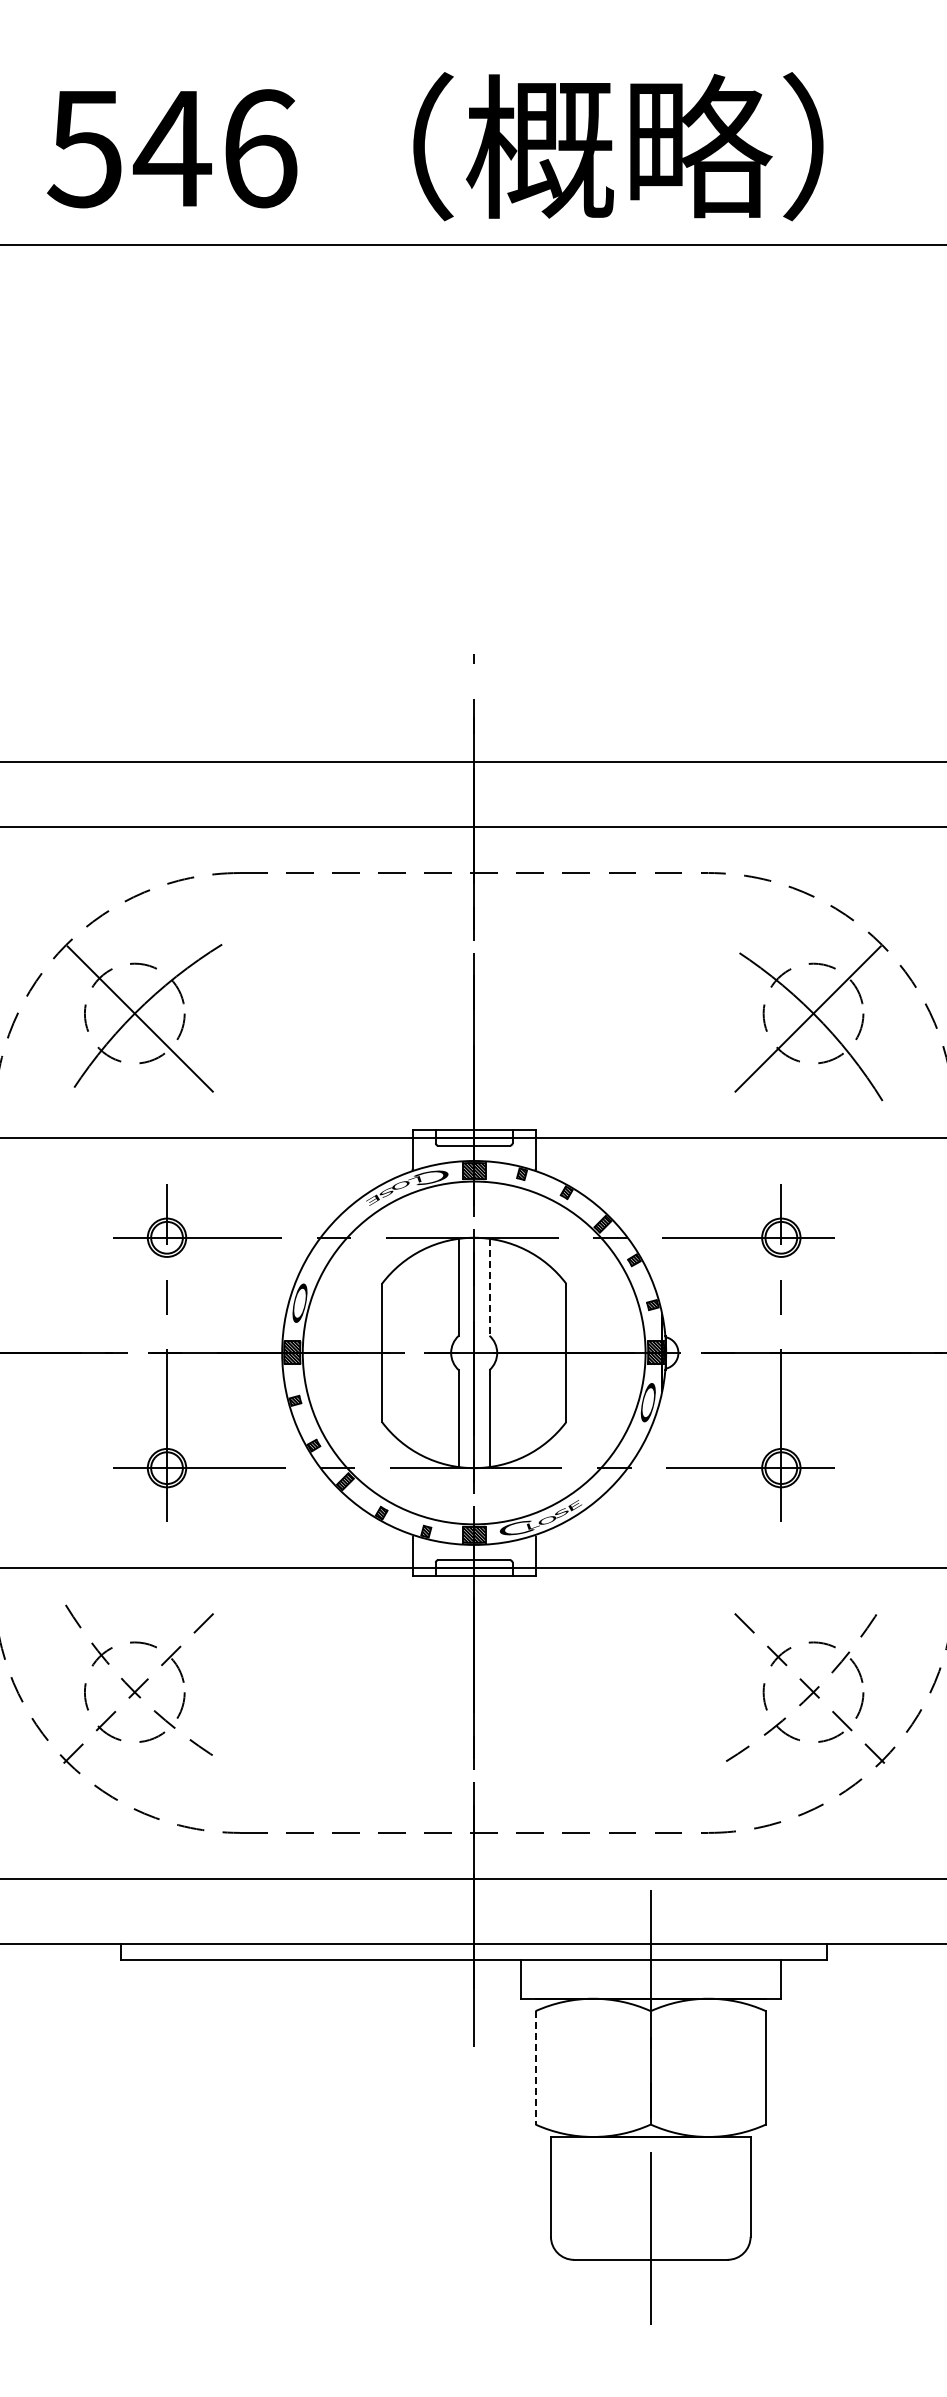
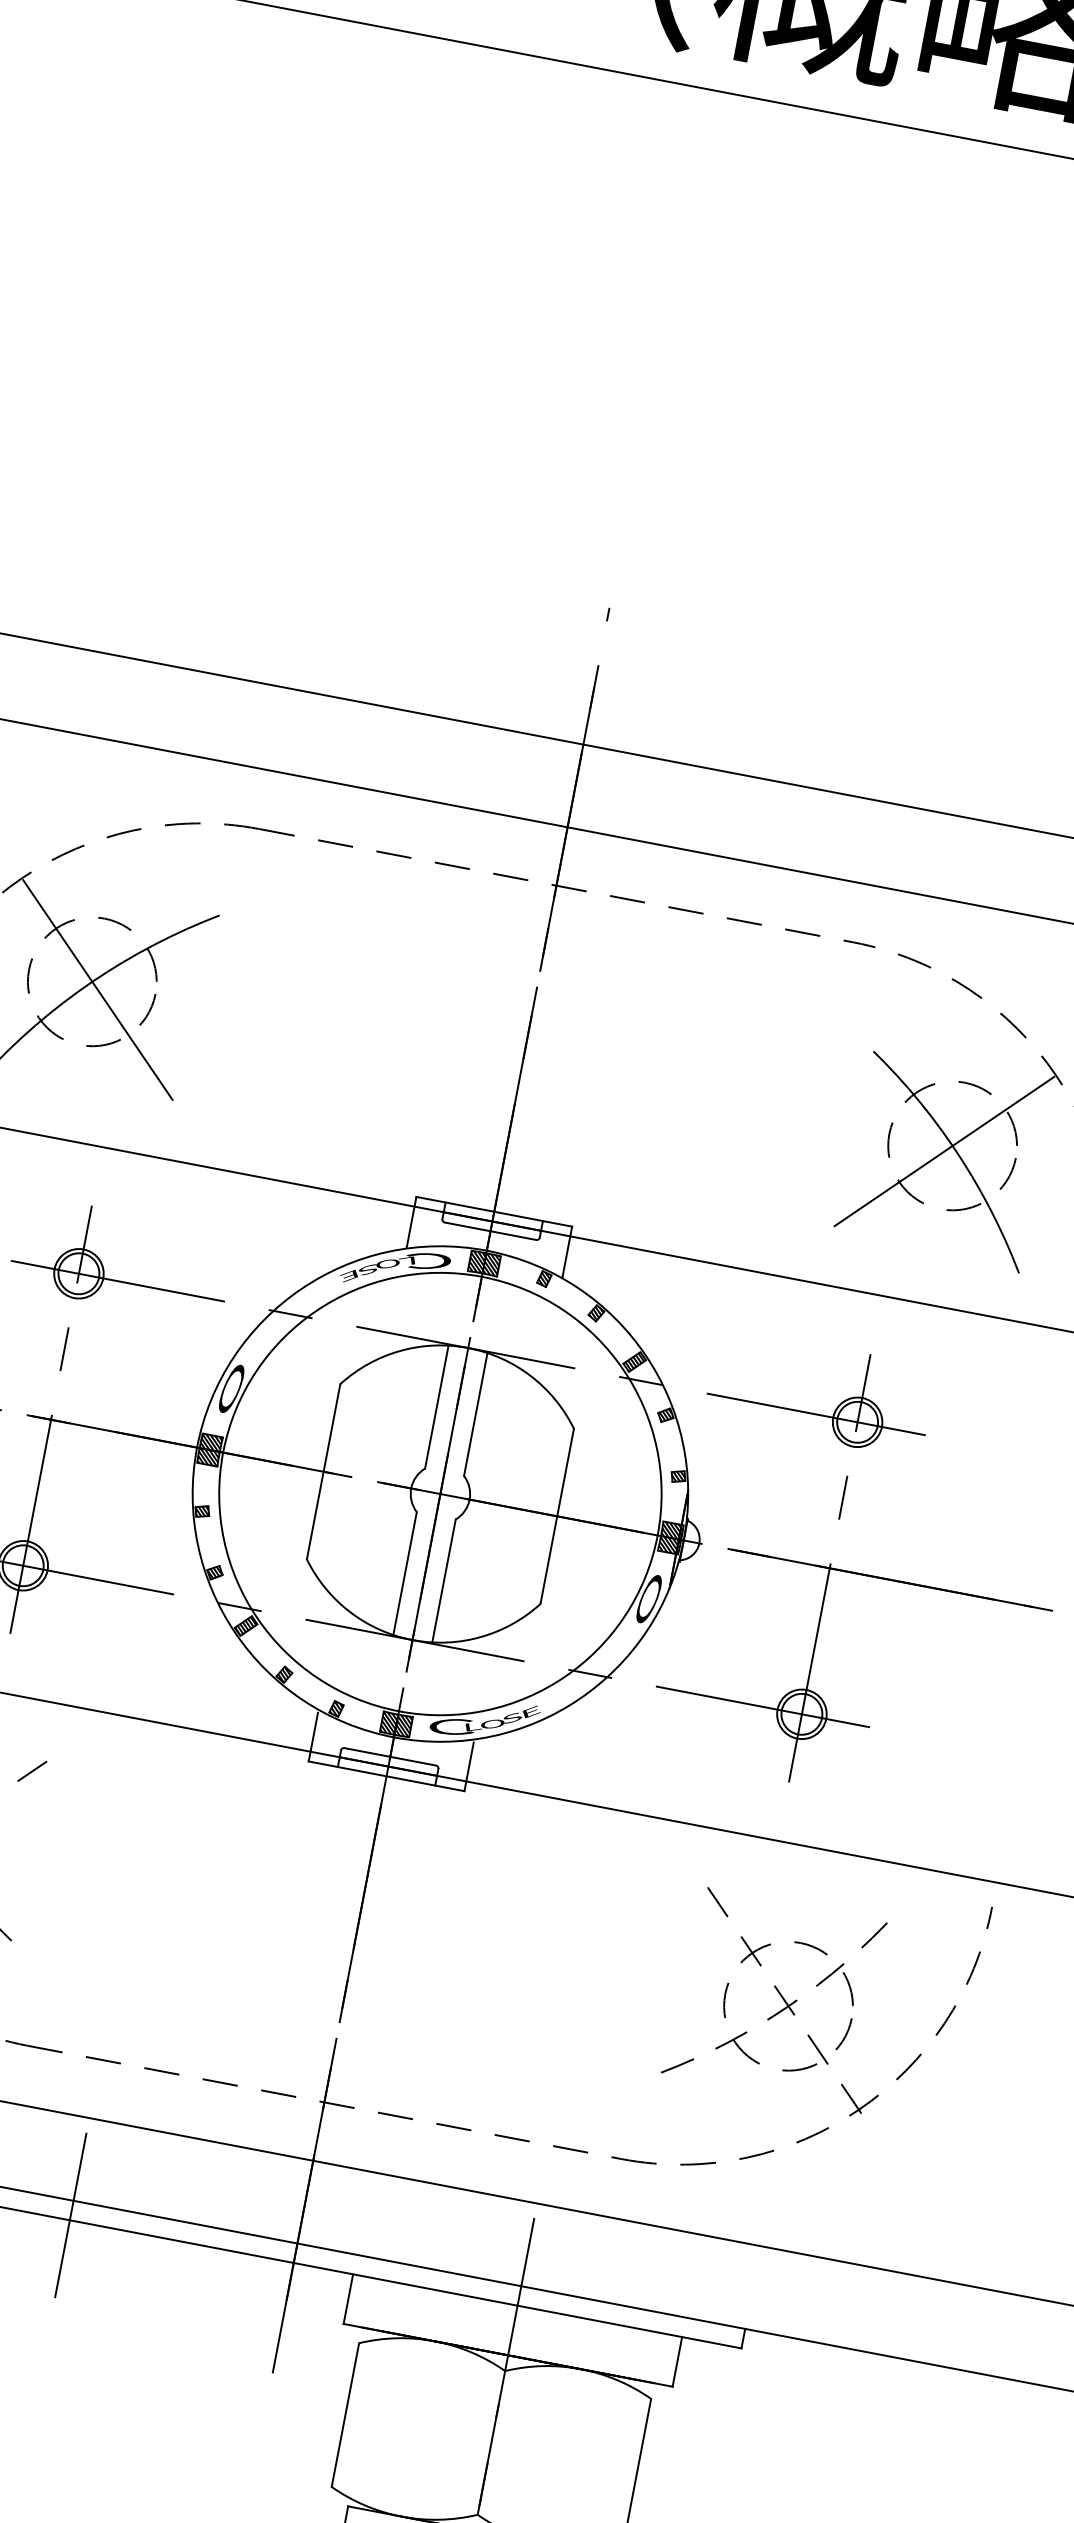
line: (489, 1287) -> (475, 1414), dashed -> solid
line: (297, 1955) -> (70, 2215), added
line: (535, 2067) -> (345, 2414), dashed -> solid

